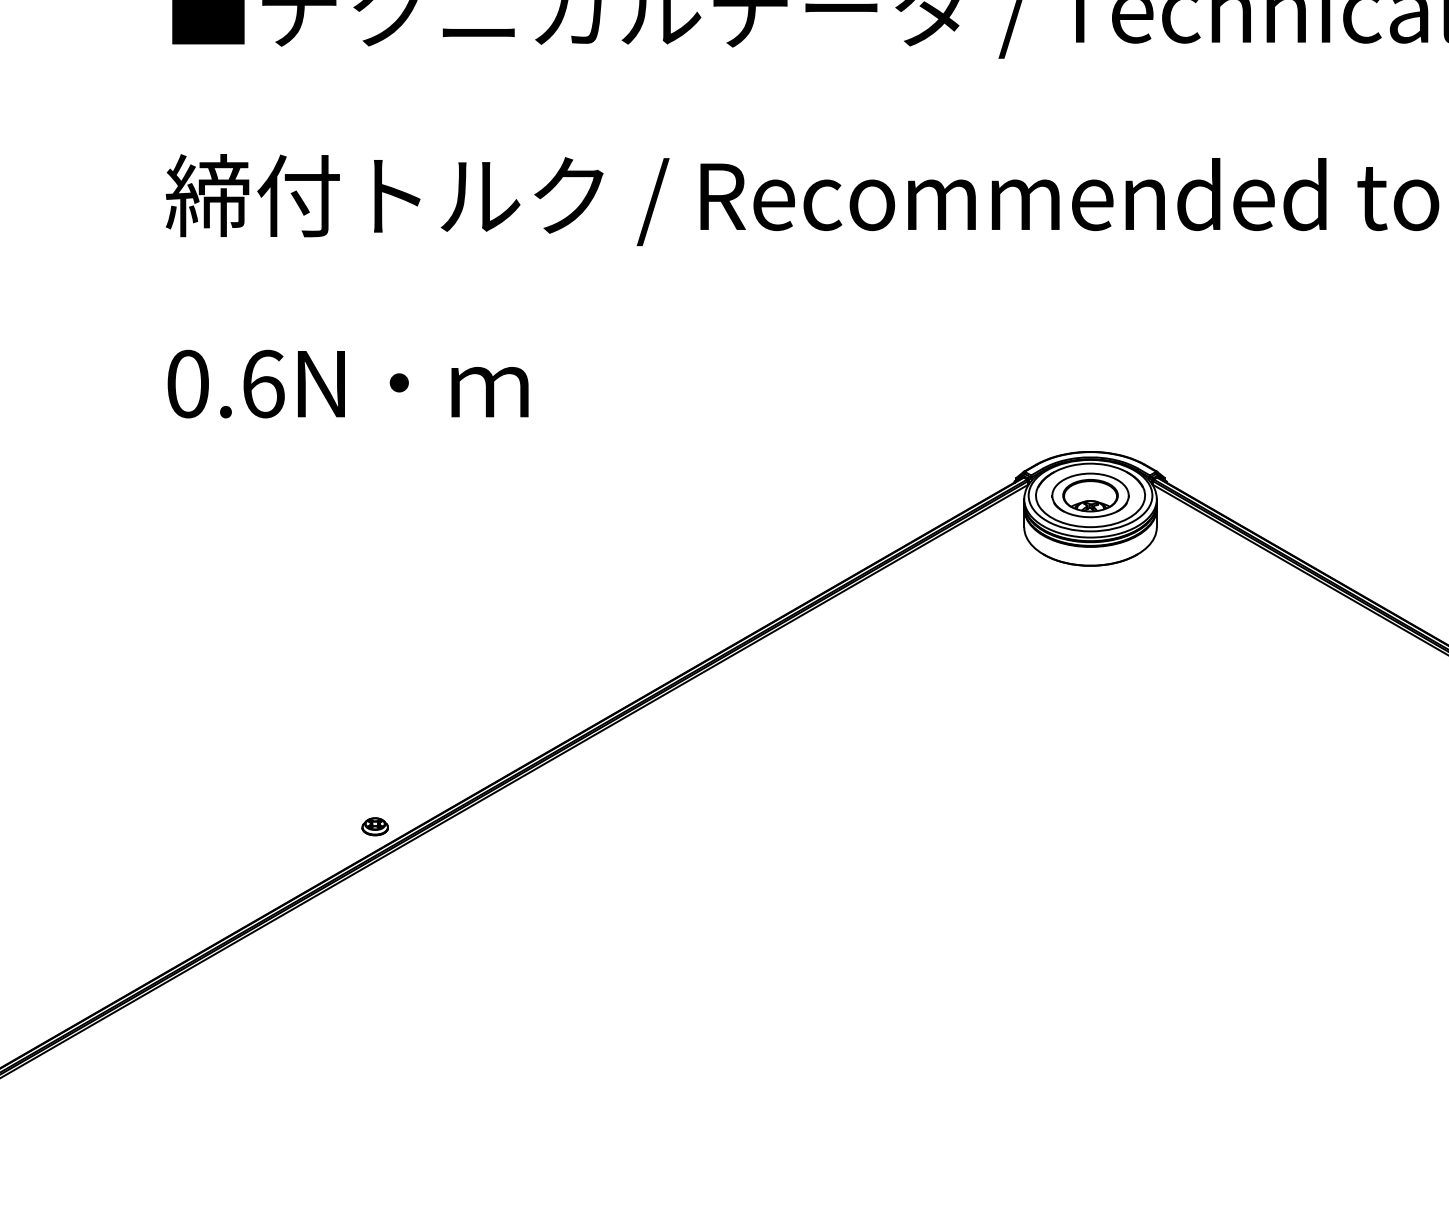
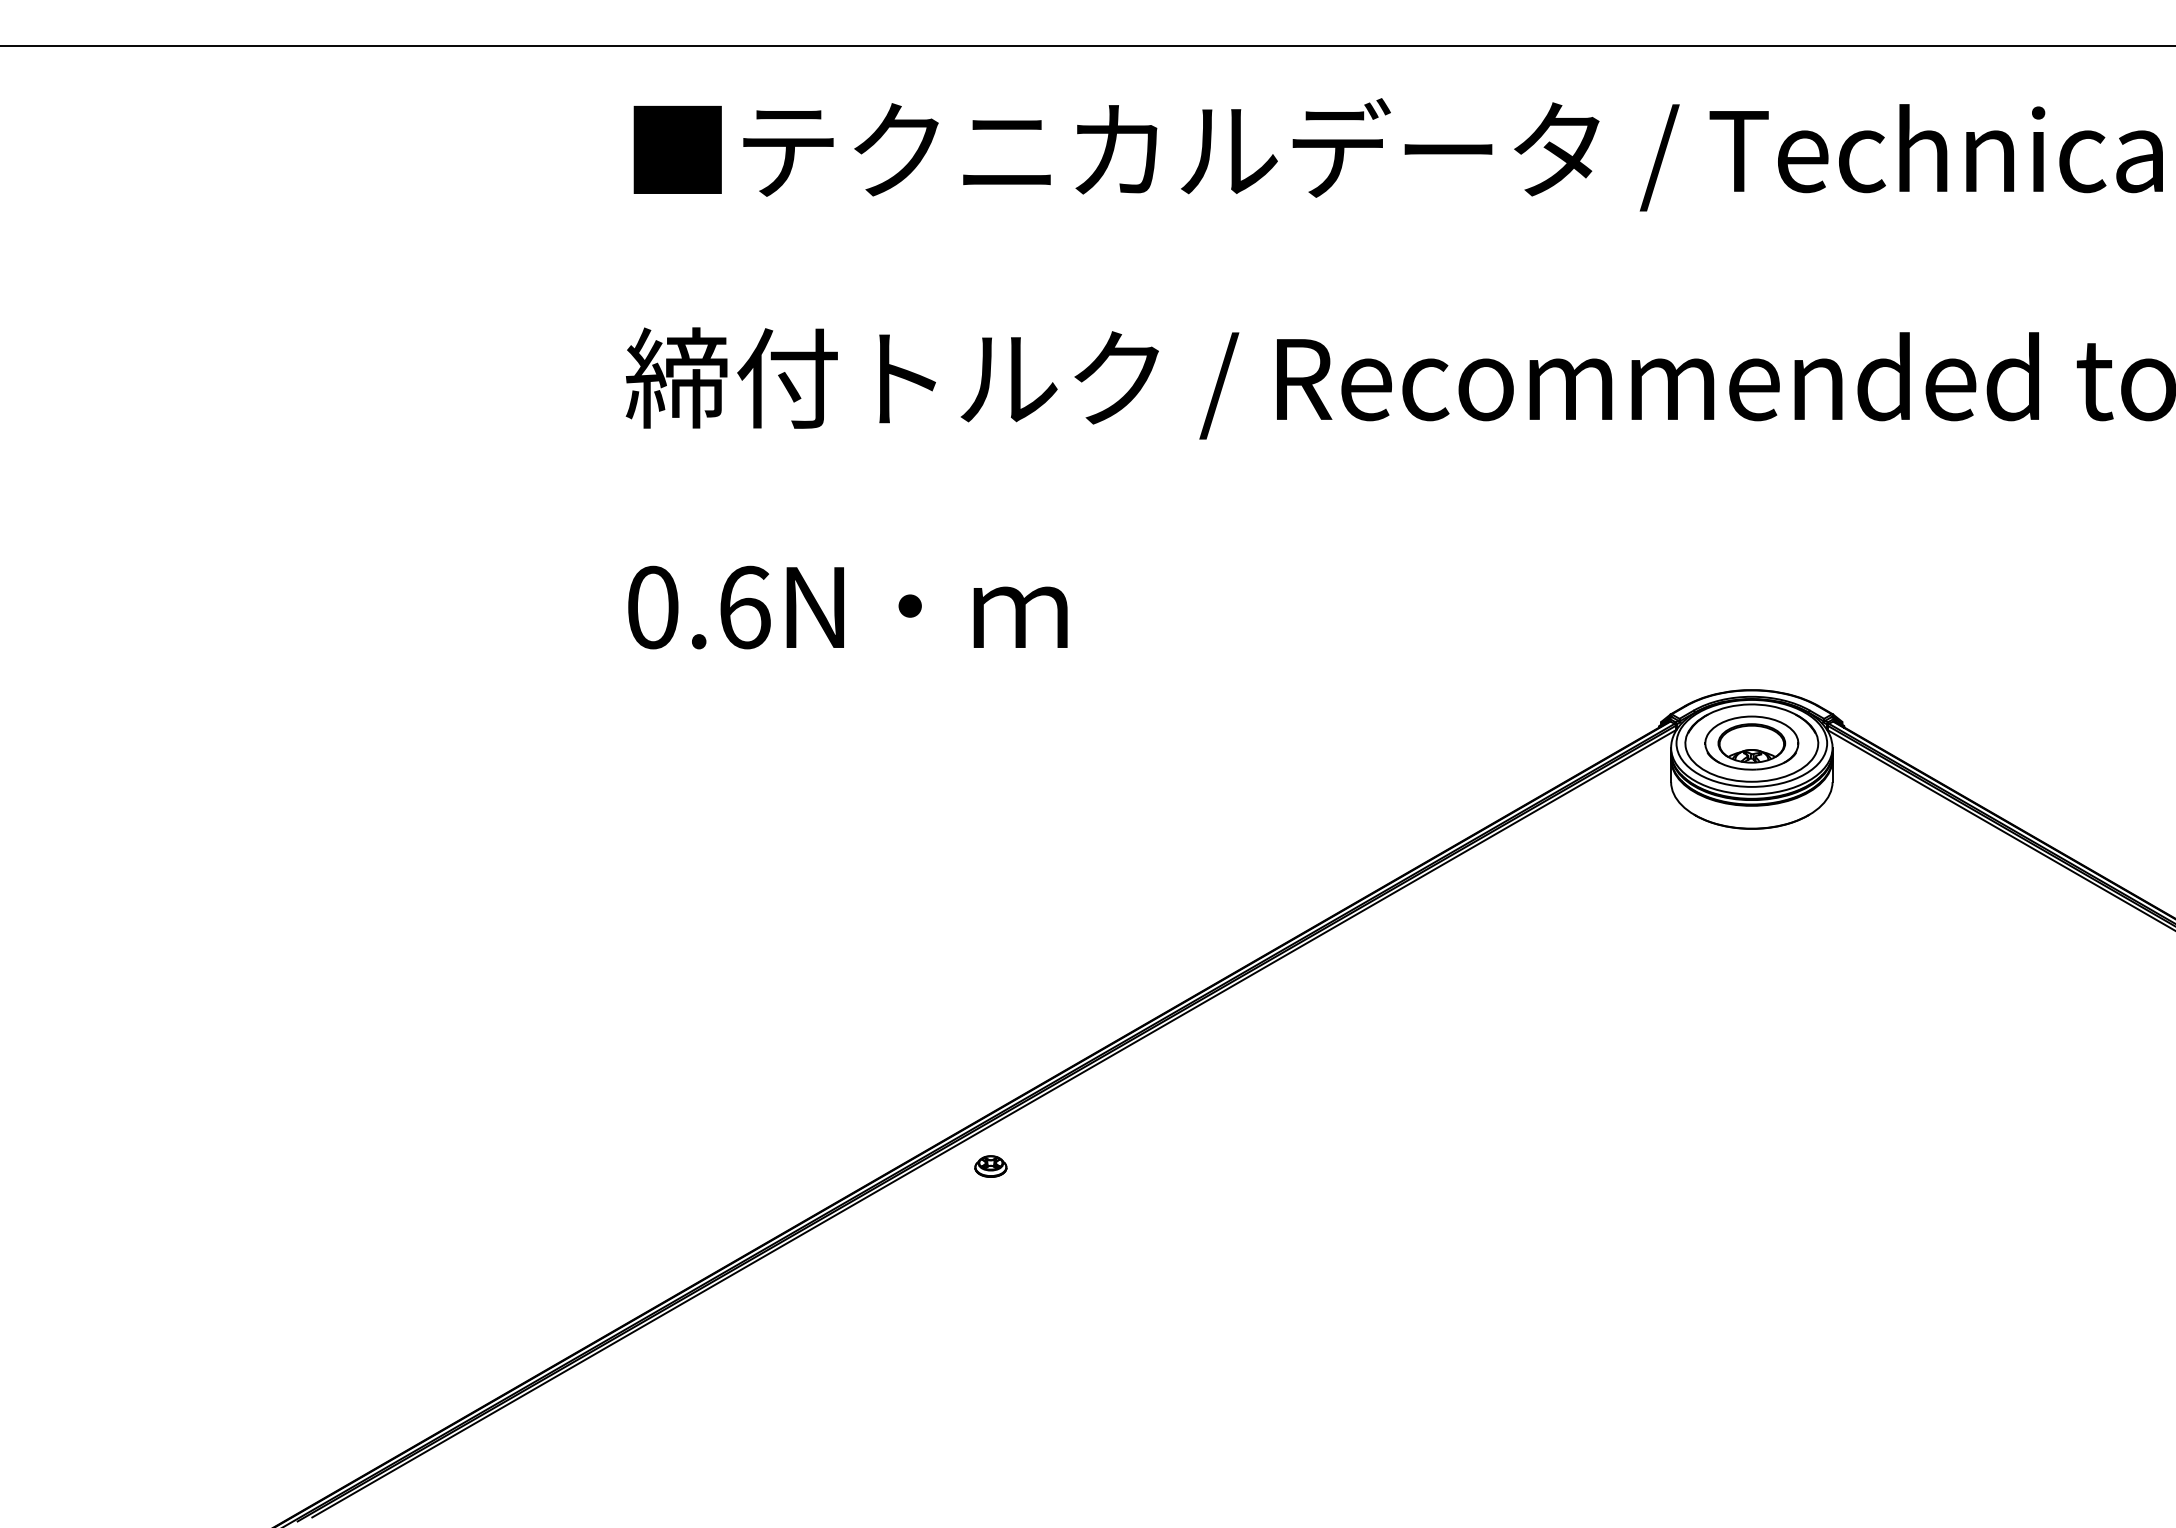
part: (374, 826) -> (990, 1166), moved

